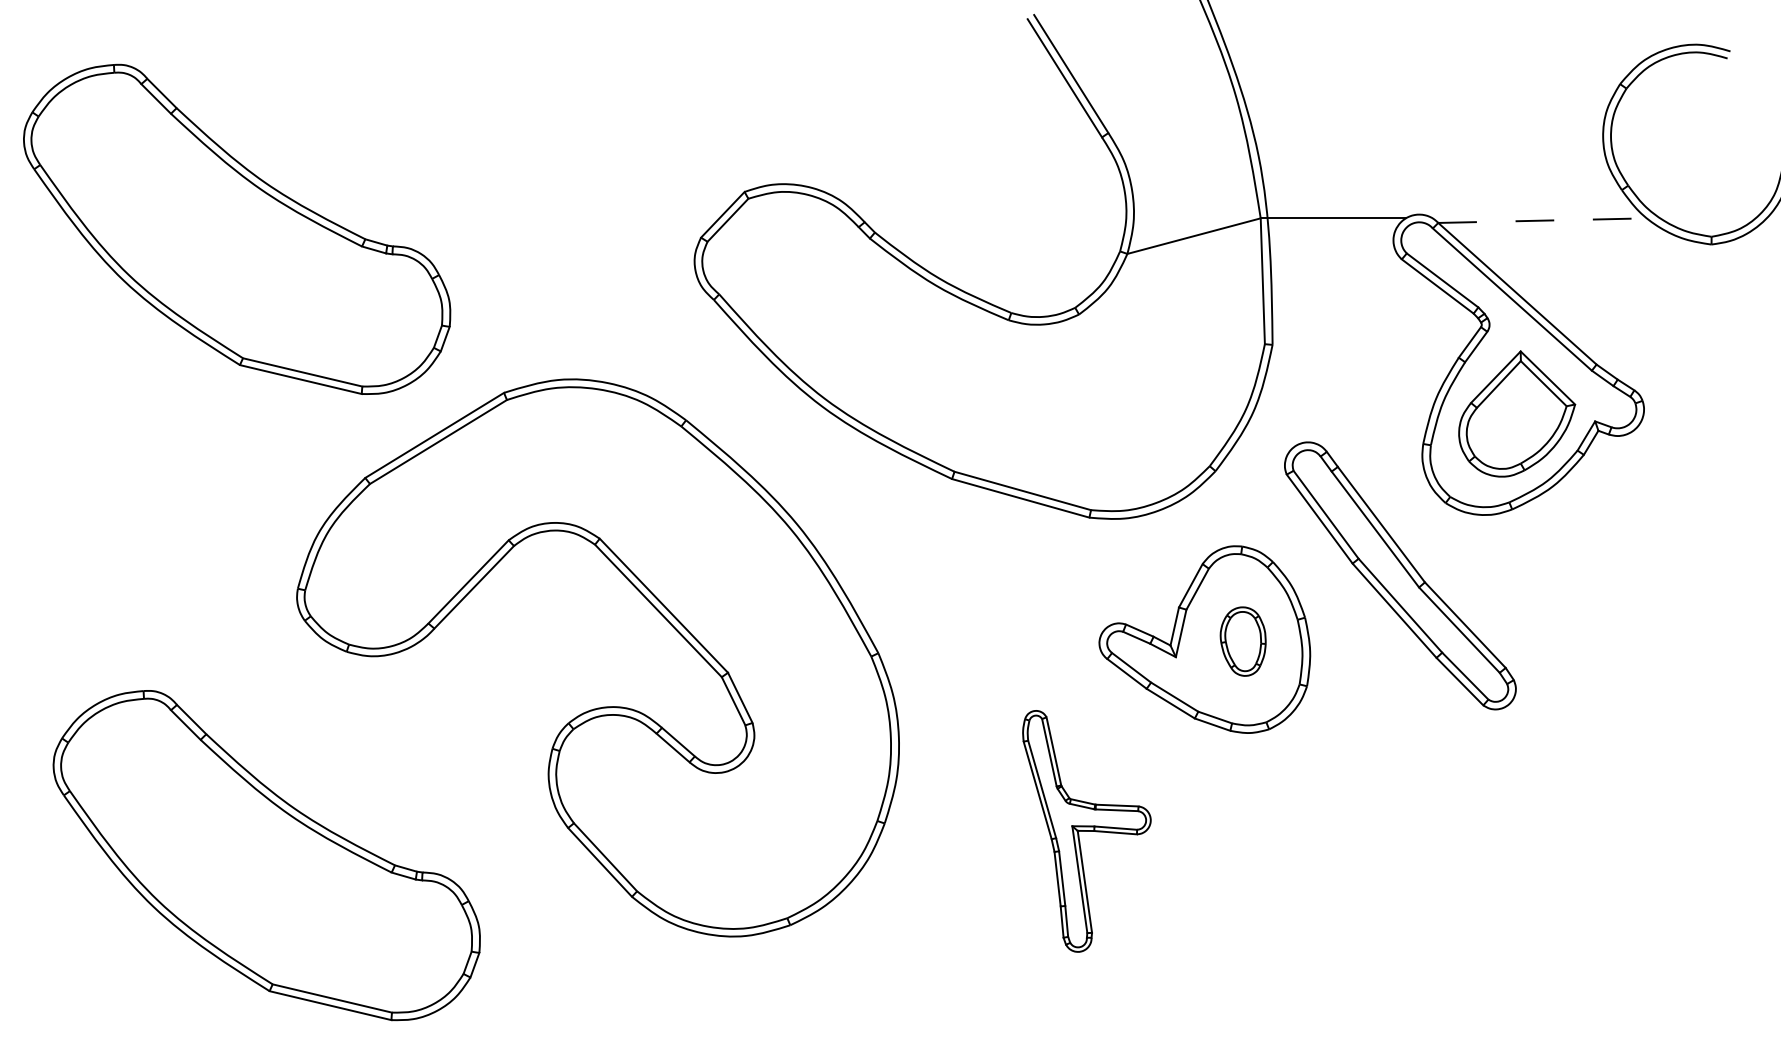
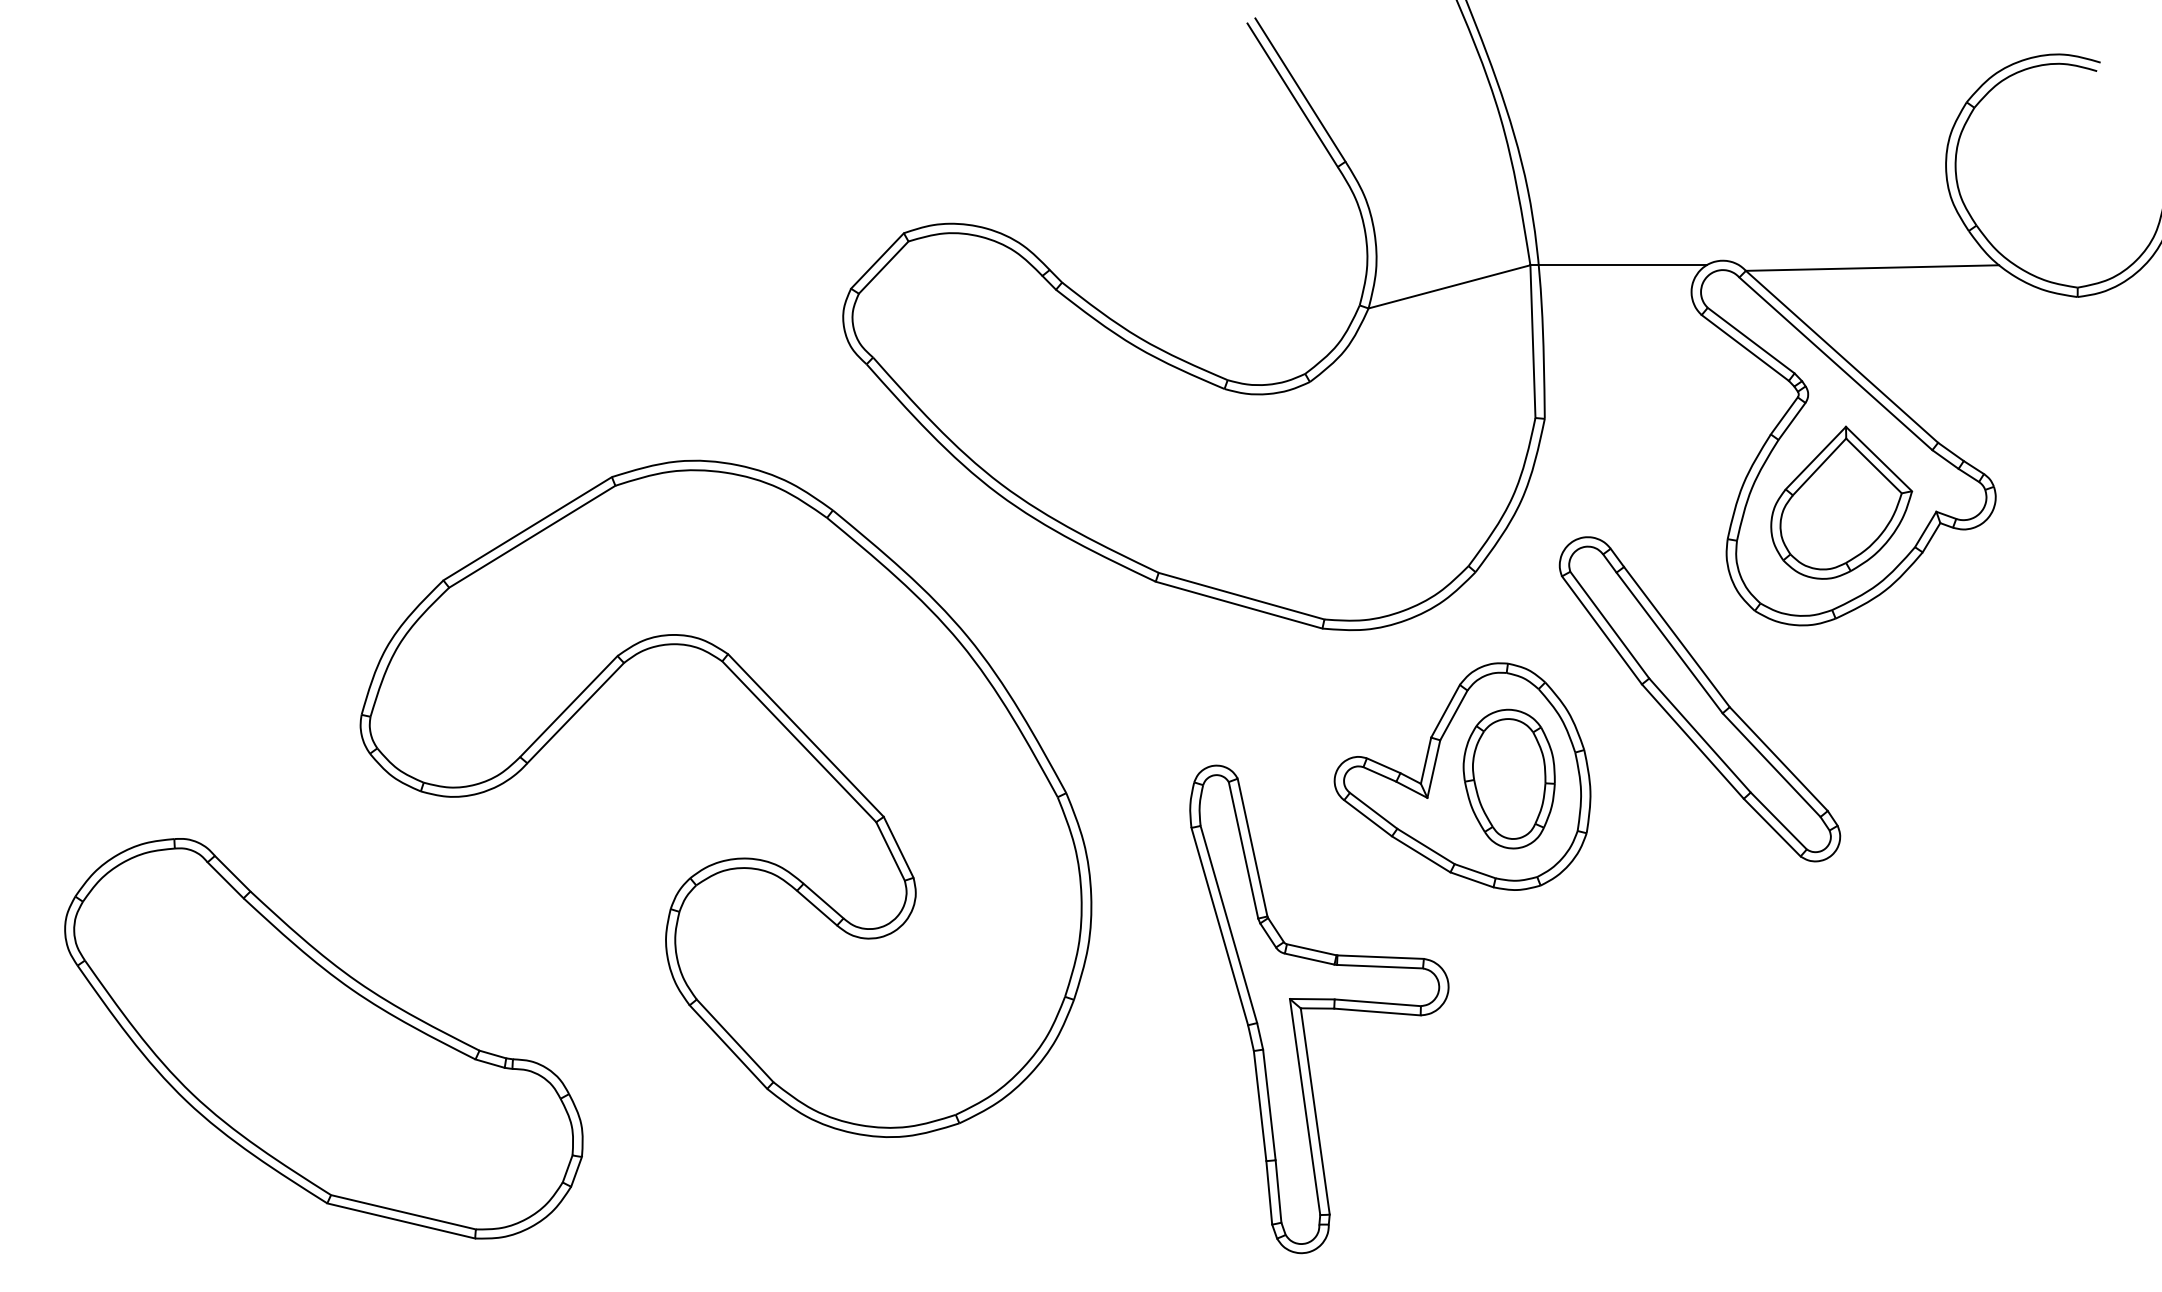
line: (1542, 221) -> (1872, 268), dashed -> solid
part: (236, 229) -> (287, 278), removed
part: (1242, 641) -> (1508, 778), size x1.67
part: (1086, 831) -> (1319, 1009), size x1.67

